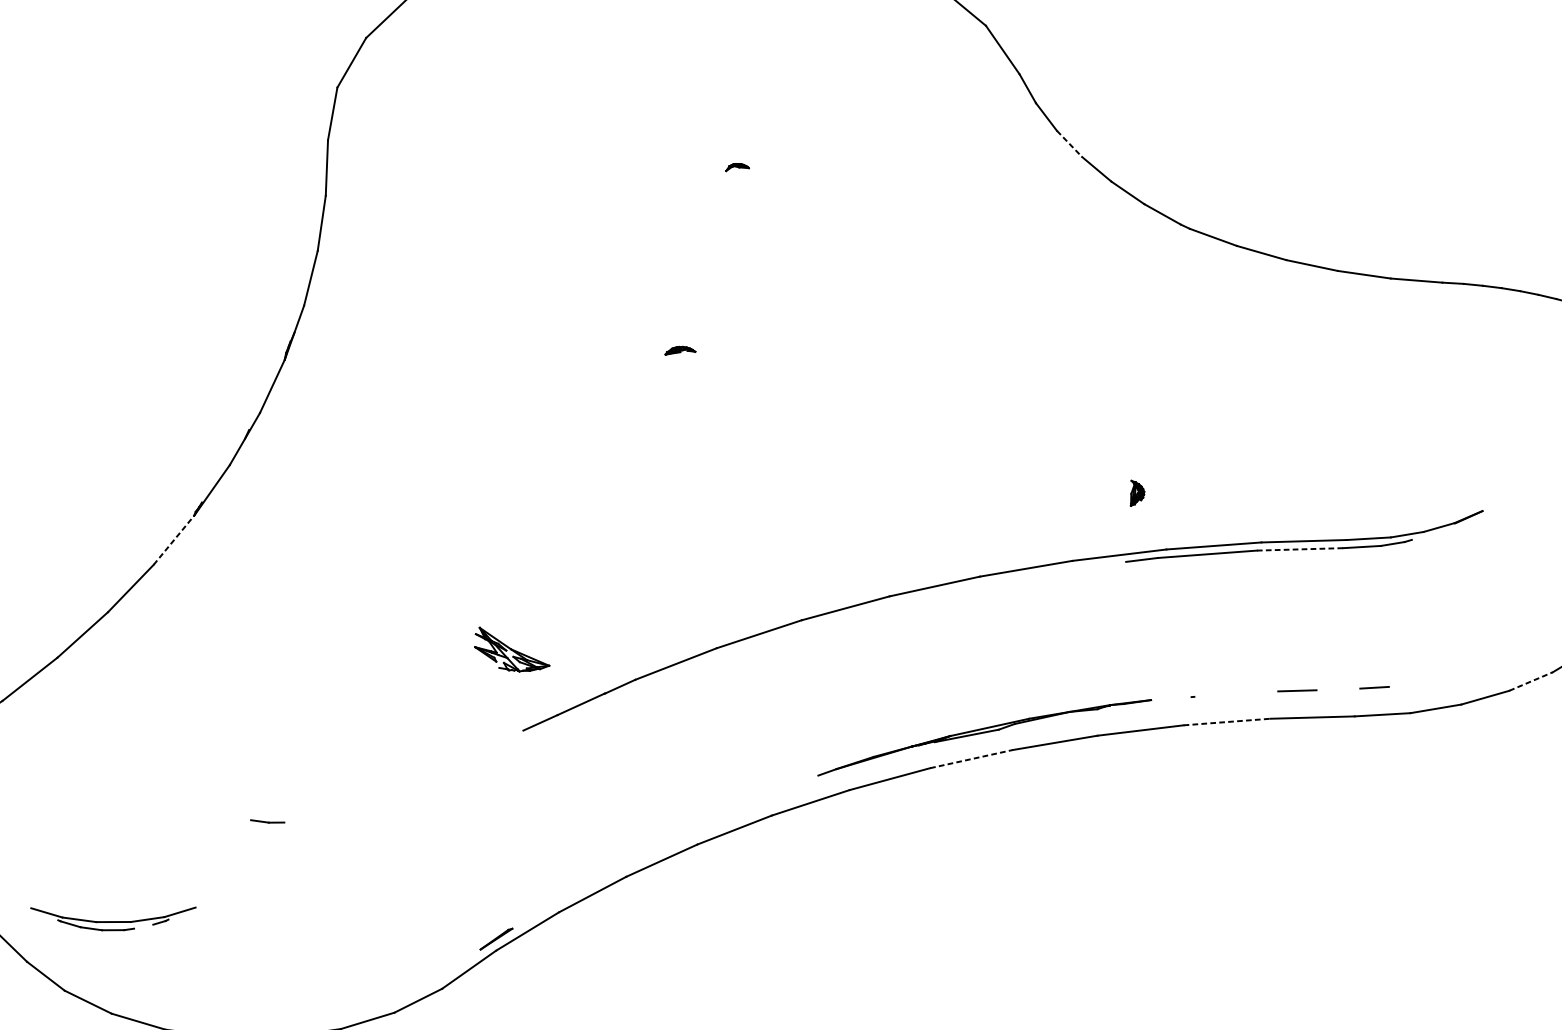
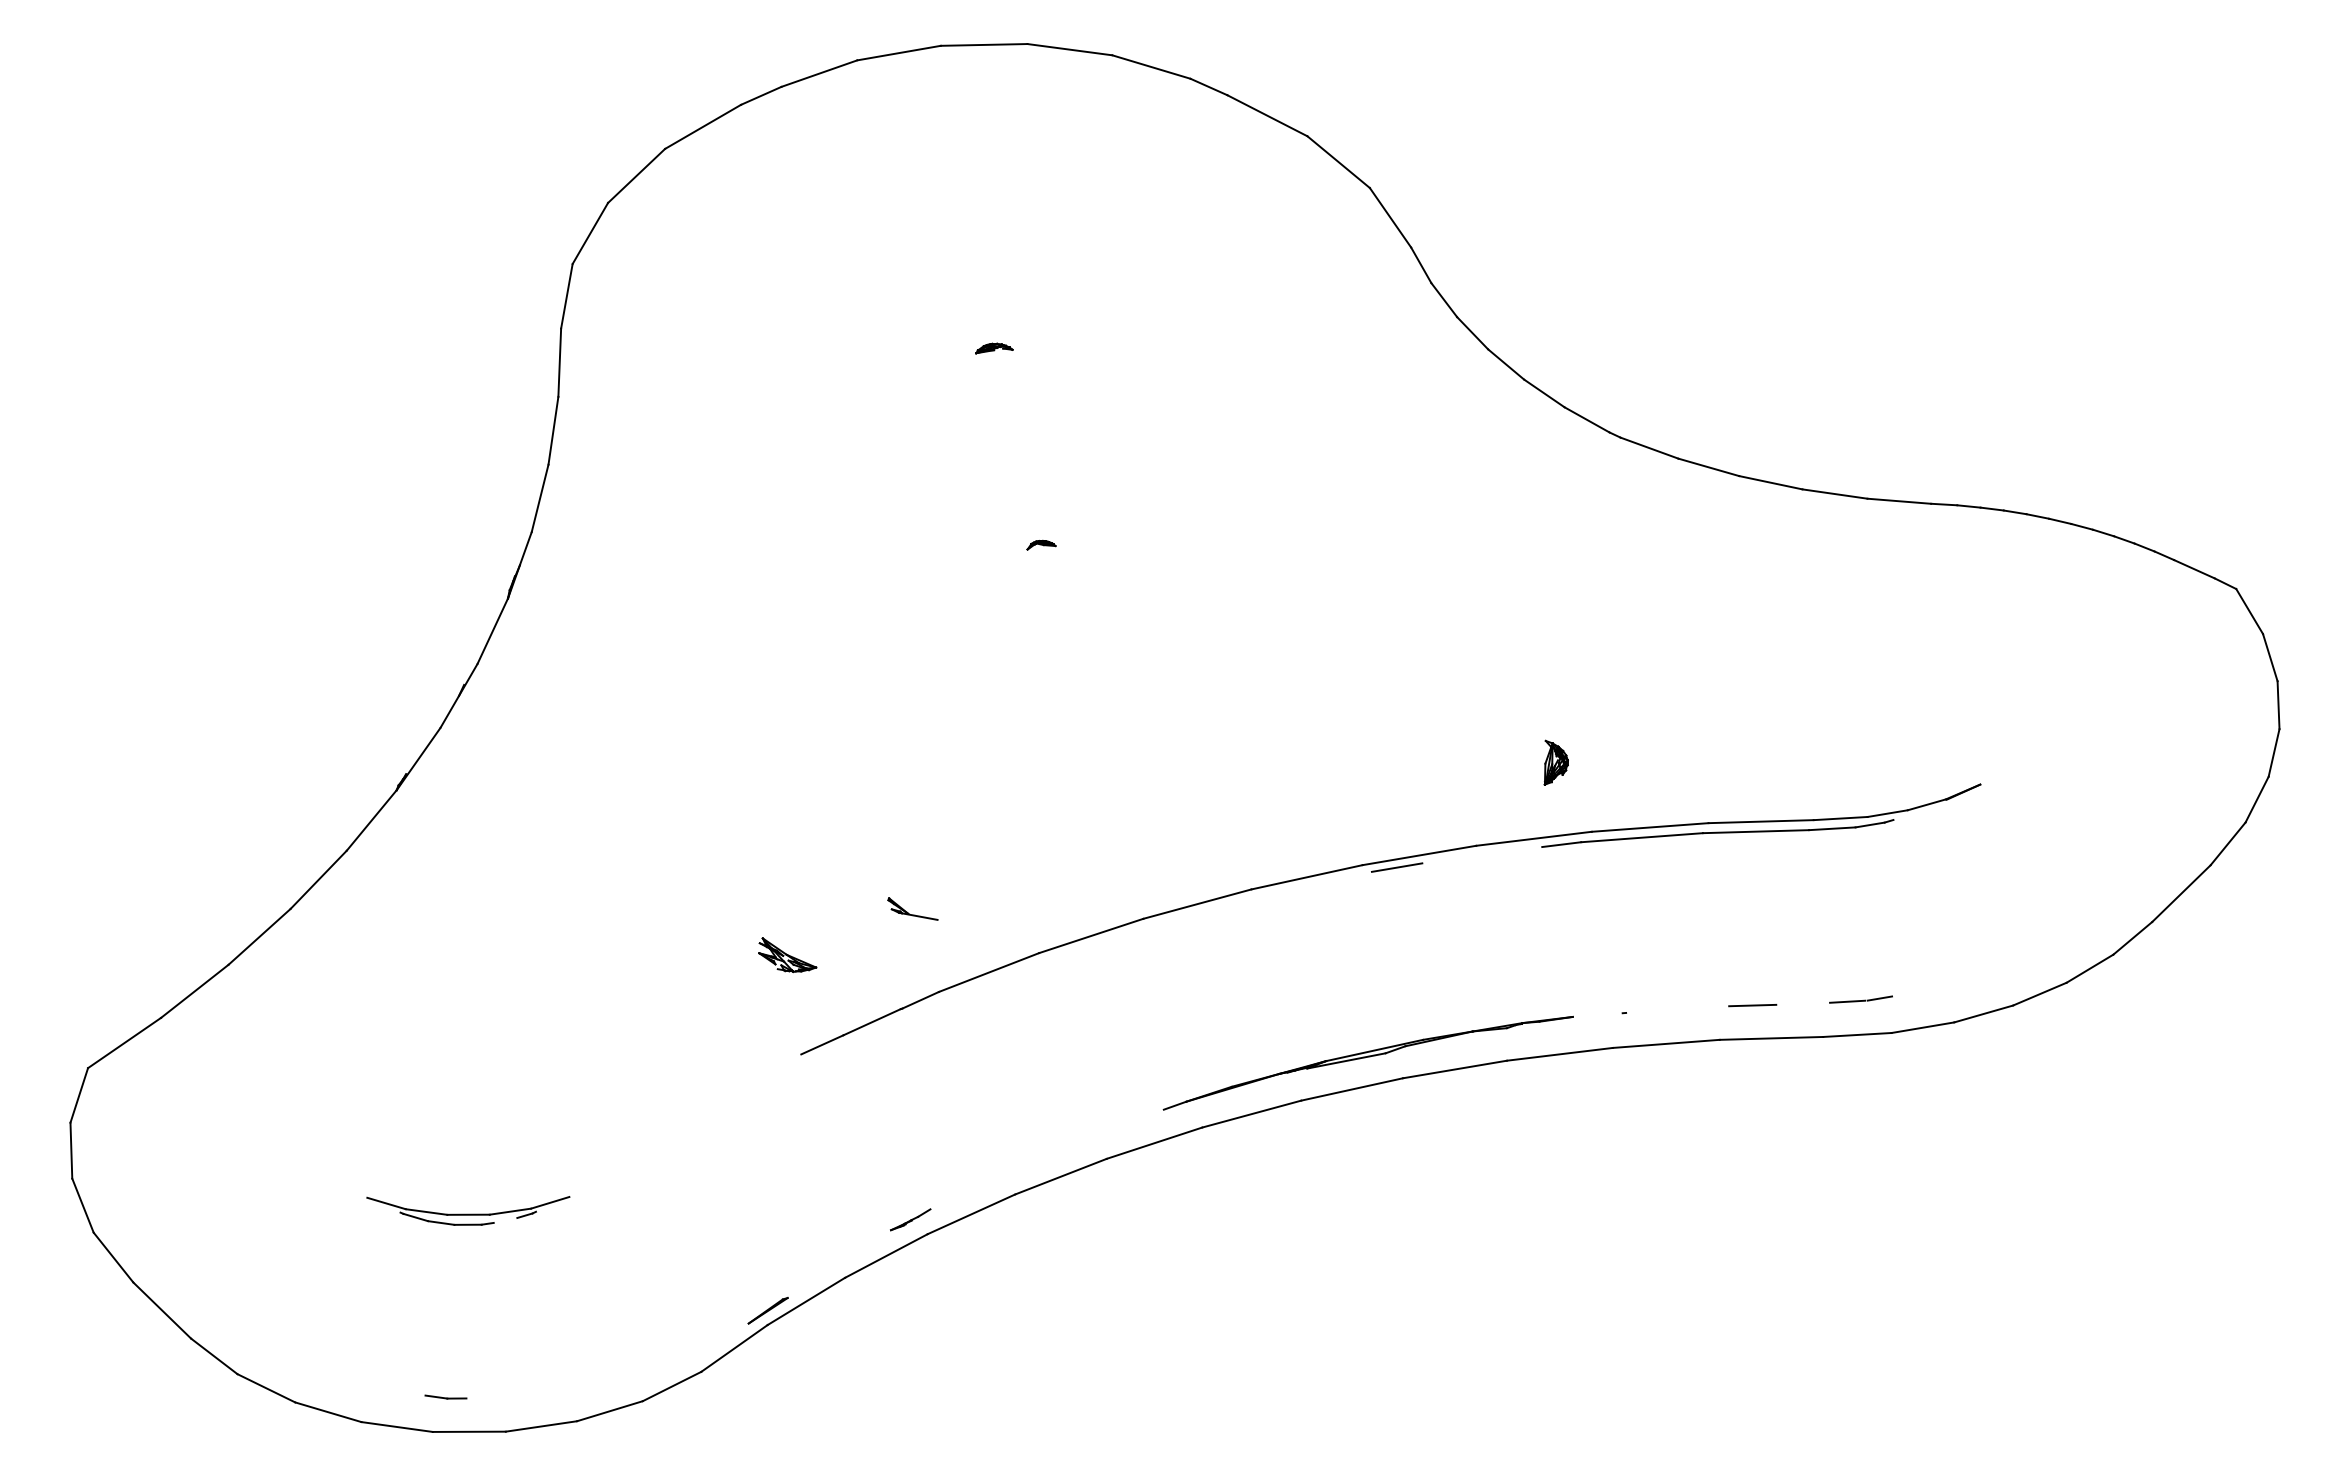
line: (1070, 144) -> (1473, 333), dashed -> solid
part: (737, 166) -> (1041, 544), moved
part: (680, 350) -> (994, 348), moved
part: (1136, 493) -> (1555, 762), size x1.43
line: (174, 540) -> (372, 820), dashed -> solid
line: (1300, 549) -> (1756, 831), dashed -> solid
line: (1007, 578) -> (1396, 867), added
part: (613, 611) -> (912, 908), added
part: (512, 650) -> (787, 955), size x0.62
line: (1531, 681) -> (2040, 993), dashed -> solid
line: (1400, 685) -> (1879, 998), added
line: (1227, 721) -> (1666, 1043), dashed -> solid
line: (971, 759) -> (1352, 1089), dashed -> solid
line: (267, 821) -> (445, 1397), moved
part: (612, 864) -> (910, 1219), added
part: (113, 918) -> (468, 1210), moved

